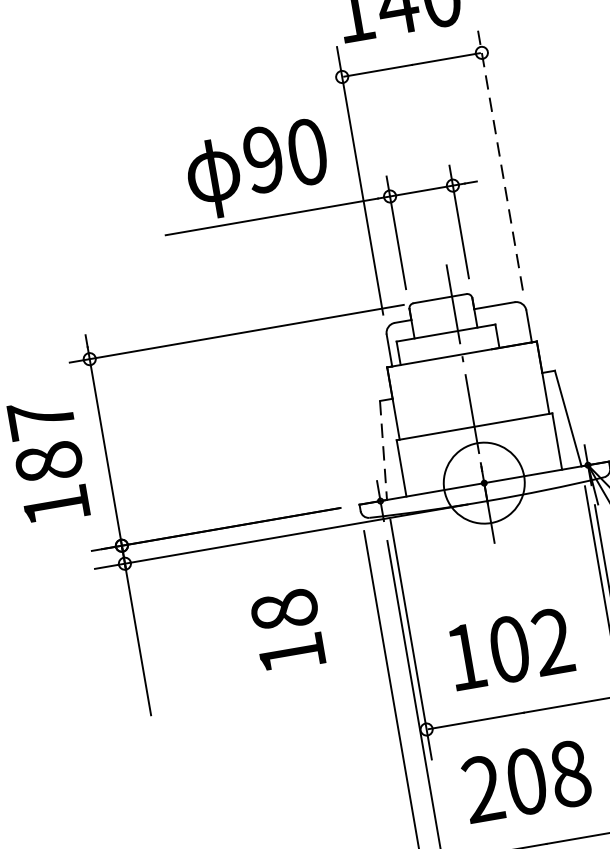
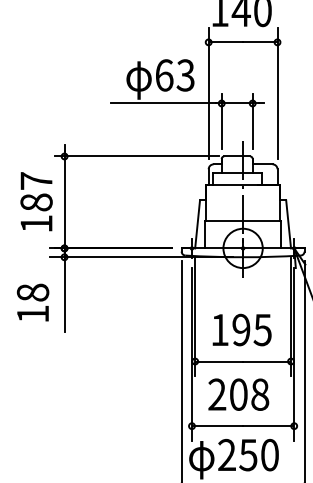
text: (284, 156) -> (174, 75), 90 -> 63
line: (499, 156) -> (277, 93), dashed -> solid
line: (383, 450) -> (197, 224), dashed -> solid
text: (286, 630) -> (32, 302), moved
text: (529, 644) -> (251, 329), 102 -> 195

